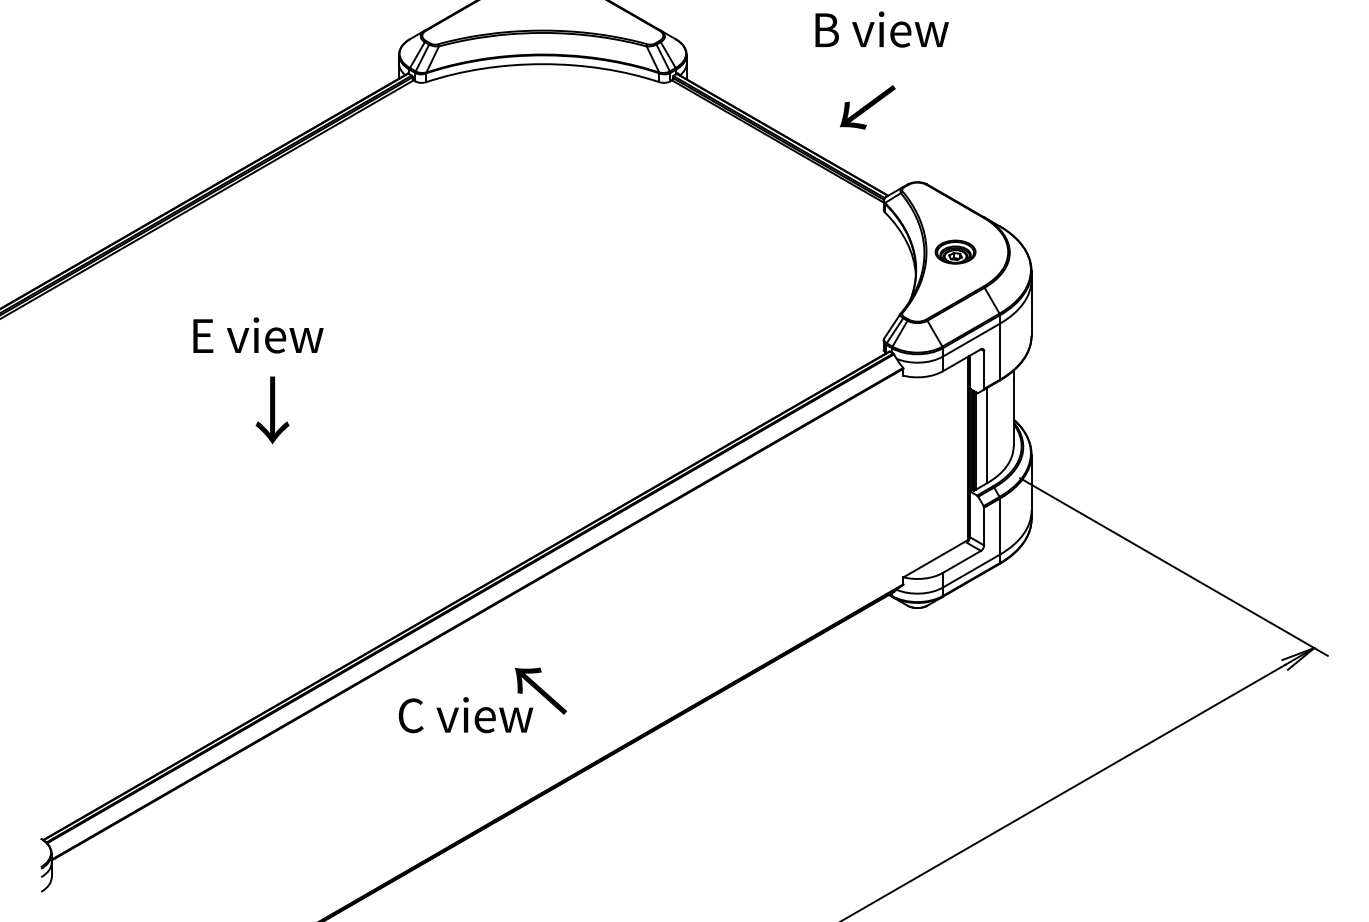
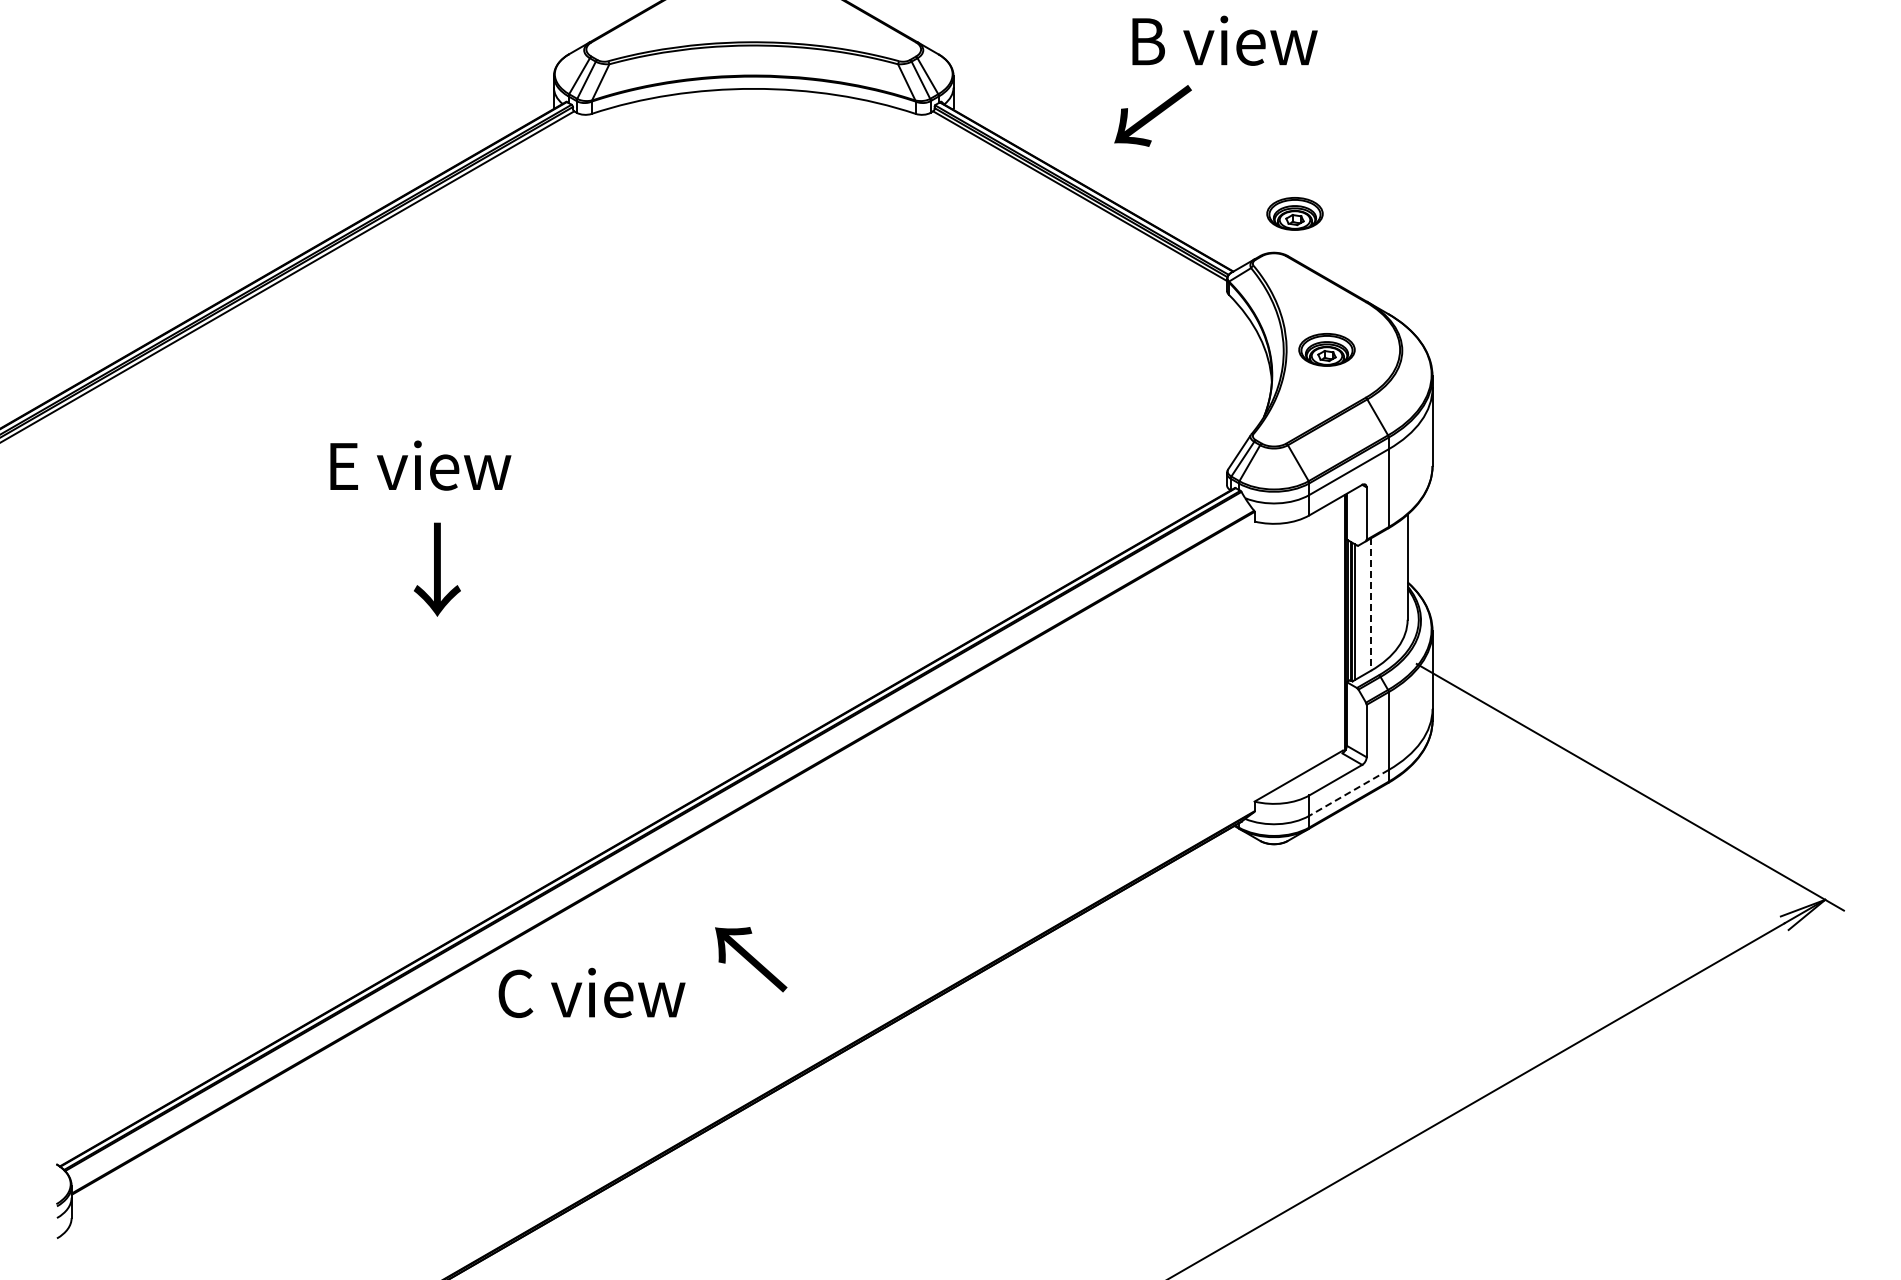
text: (867, 107) -> (1152, 115), moved
part: (932, 153) -> (1294, 213), added
text: (258, 335) -> (420, 465), moved
text: (272, 410) -> (437, 569), moved
line: (987, 436) -> (1371, 605), solid -> dashed
line: (971, 570) -> (1349, 792), solid -> dashed
text: (465, 714) -> (591, 992), moved

